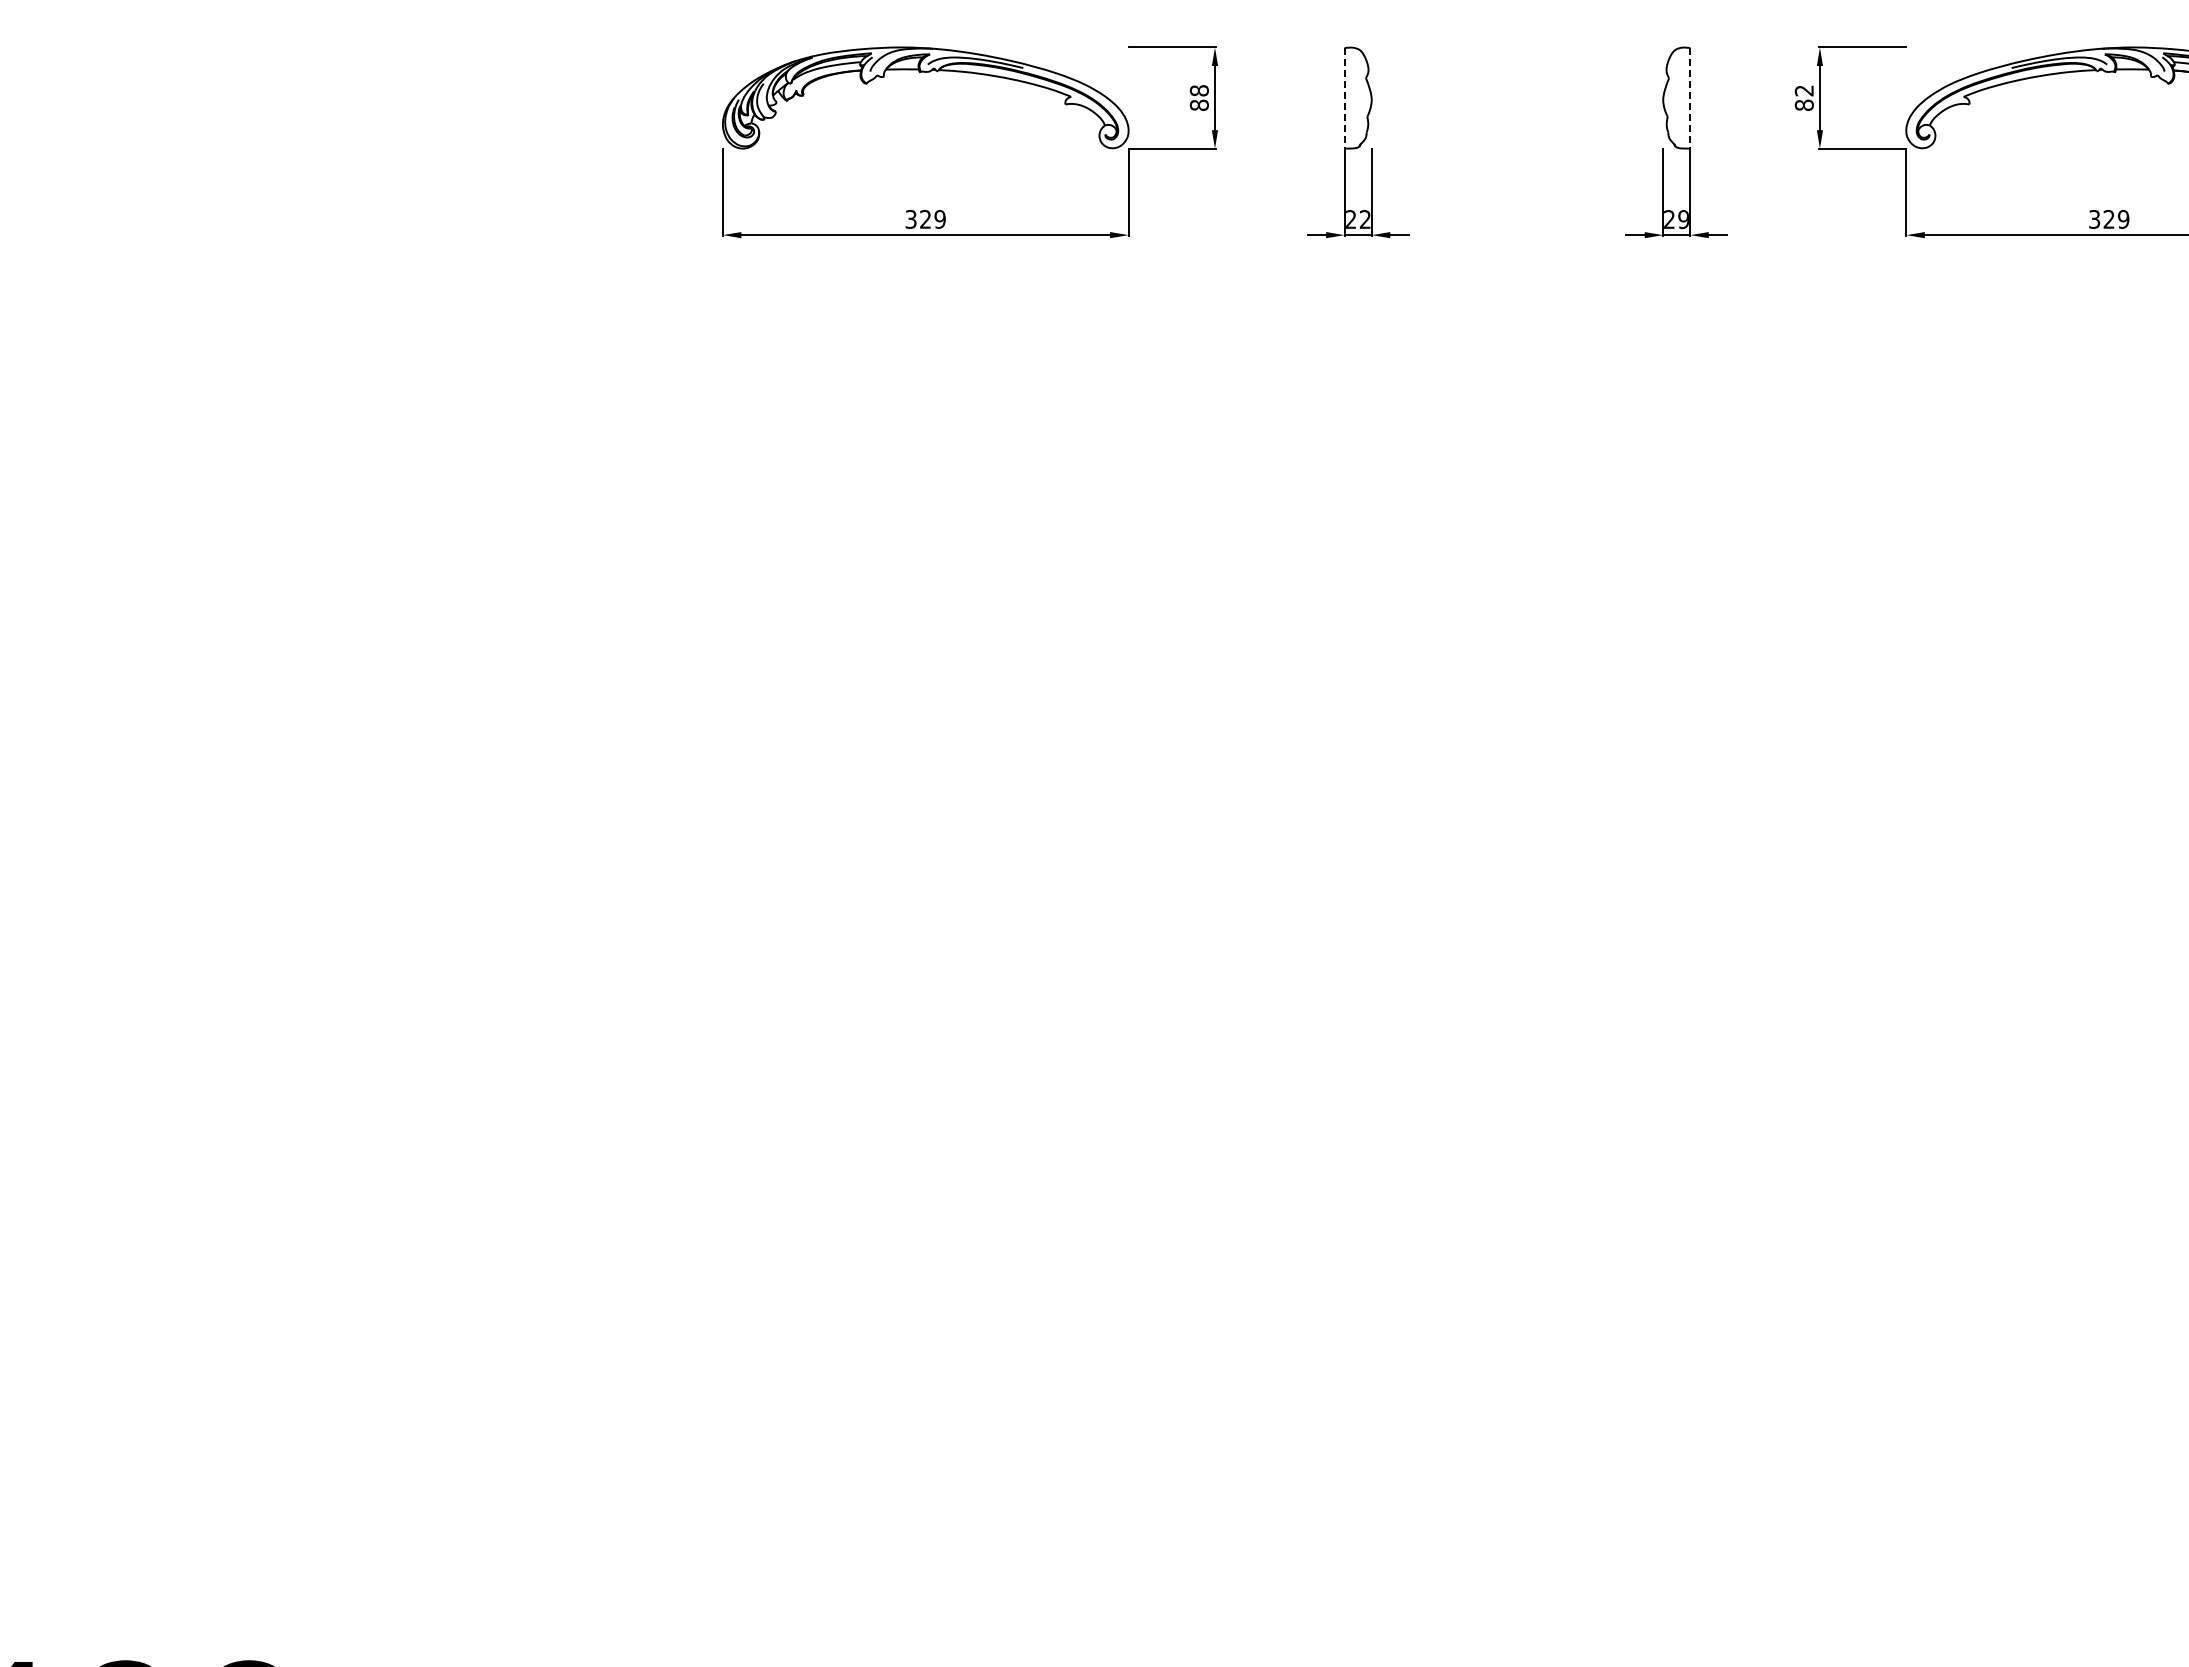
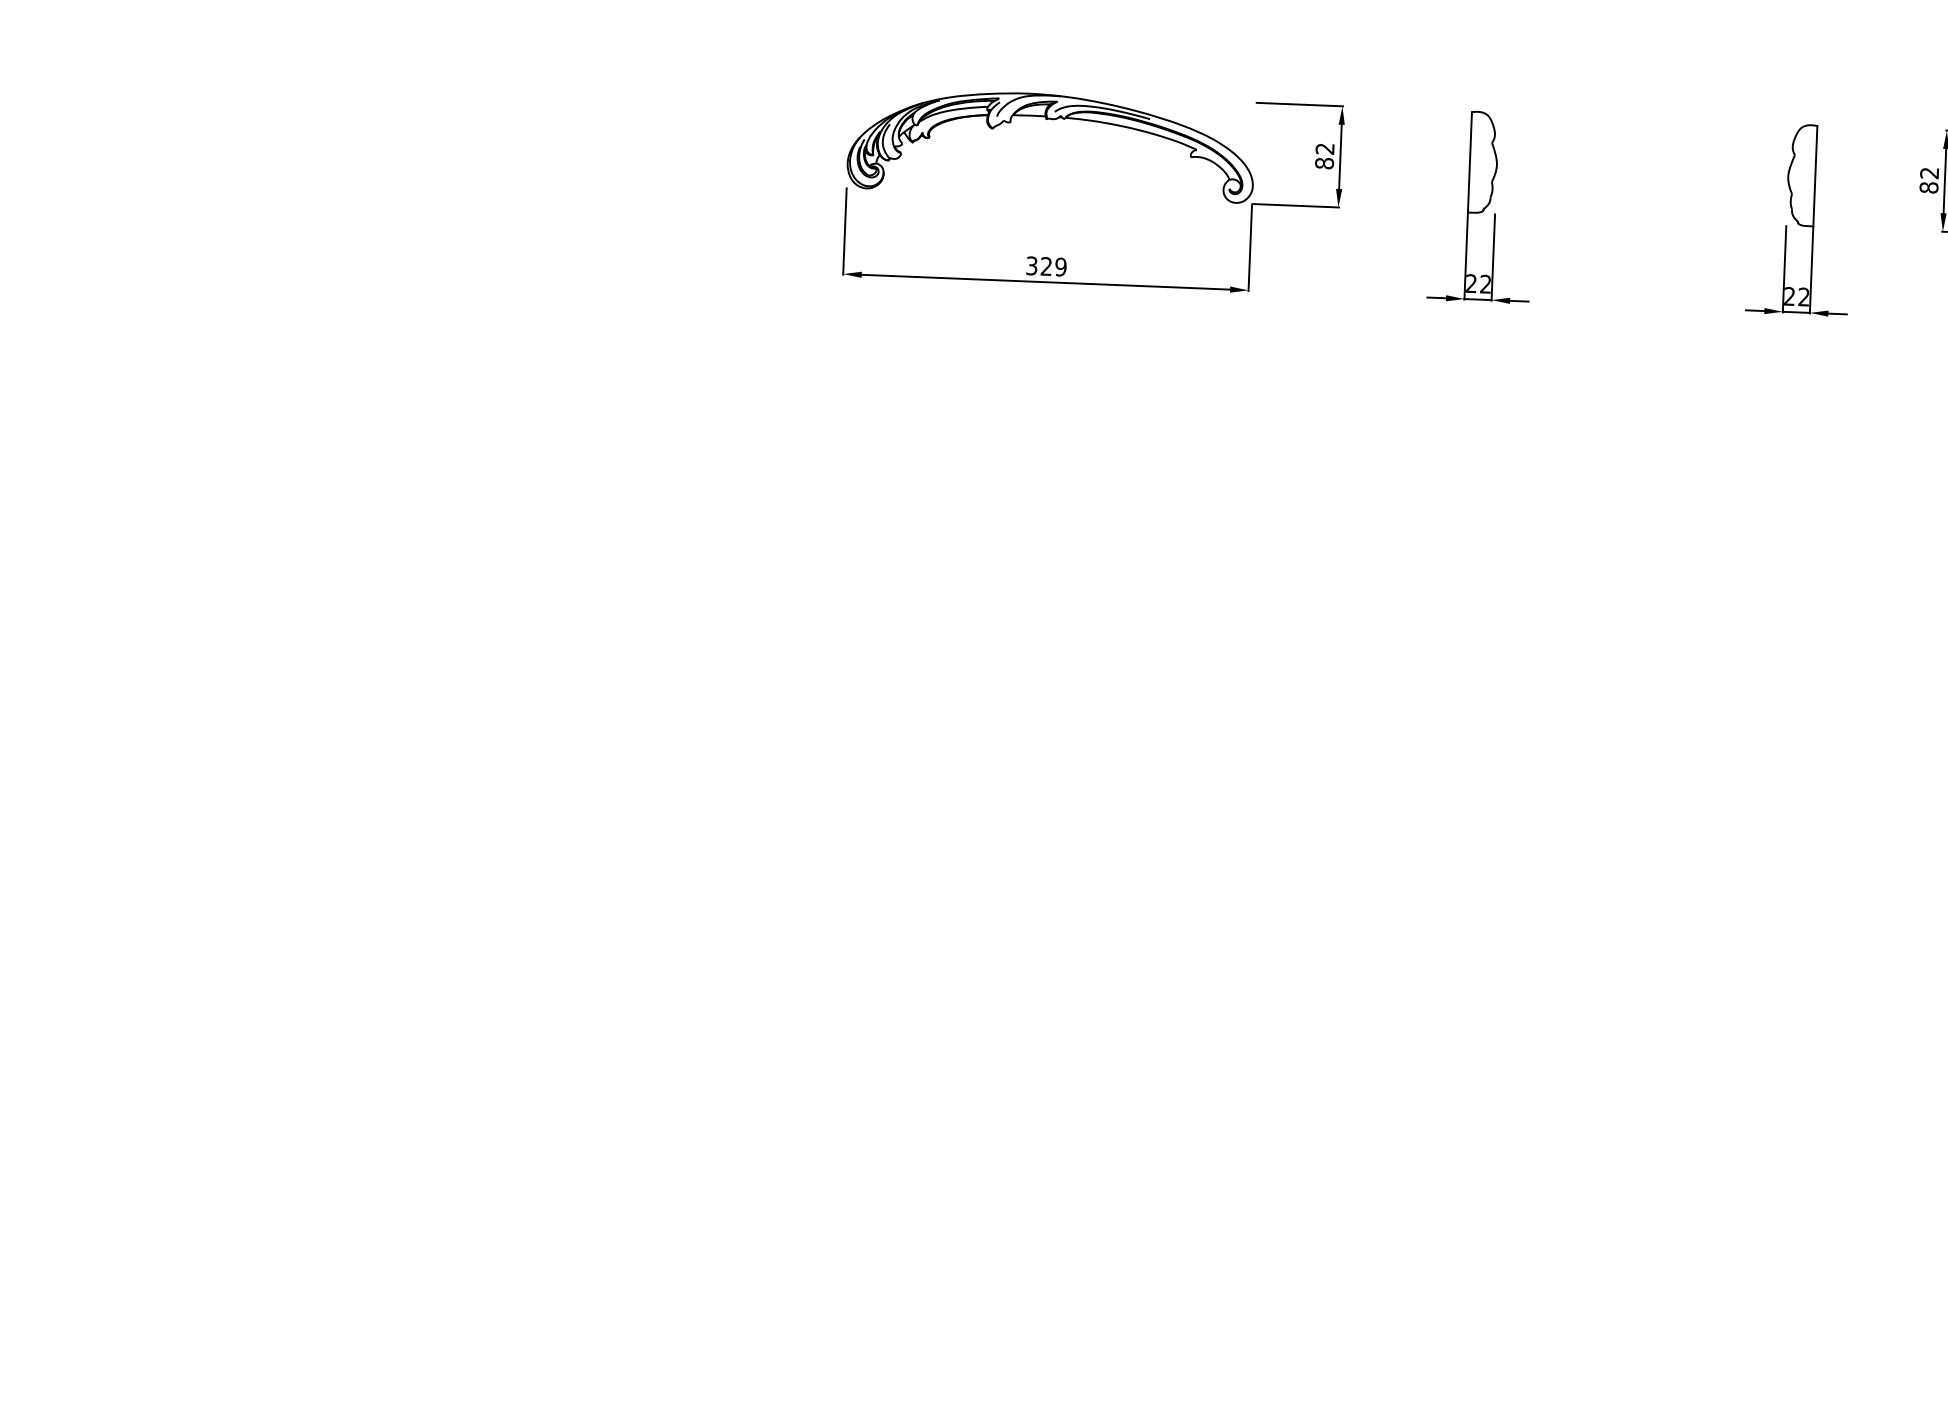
text: (1199, 90) -> (1325, 148), 88 -> 82
line: (1344, 98) -> (1469, 162), dashed -> solid
line: (1690, 98) -> (1815, 176), dashed -> solid
text: (1683, 219) -> (1803, 297), 29 -> 22

